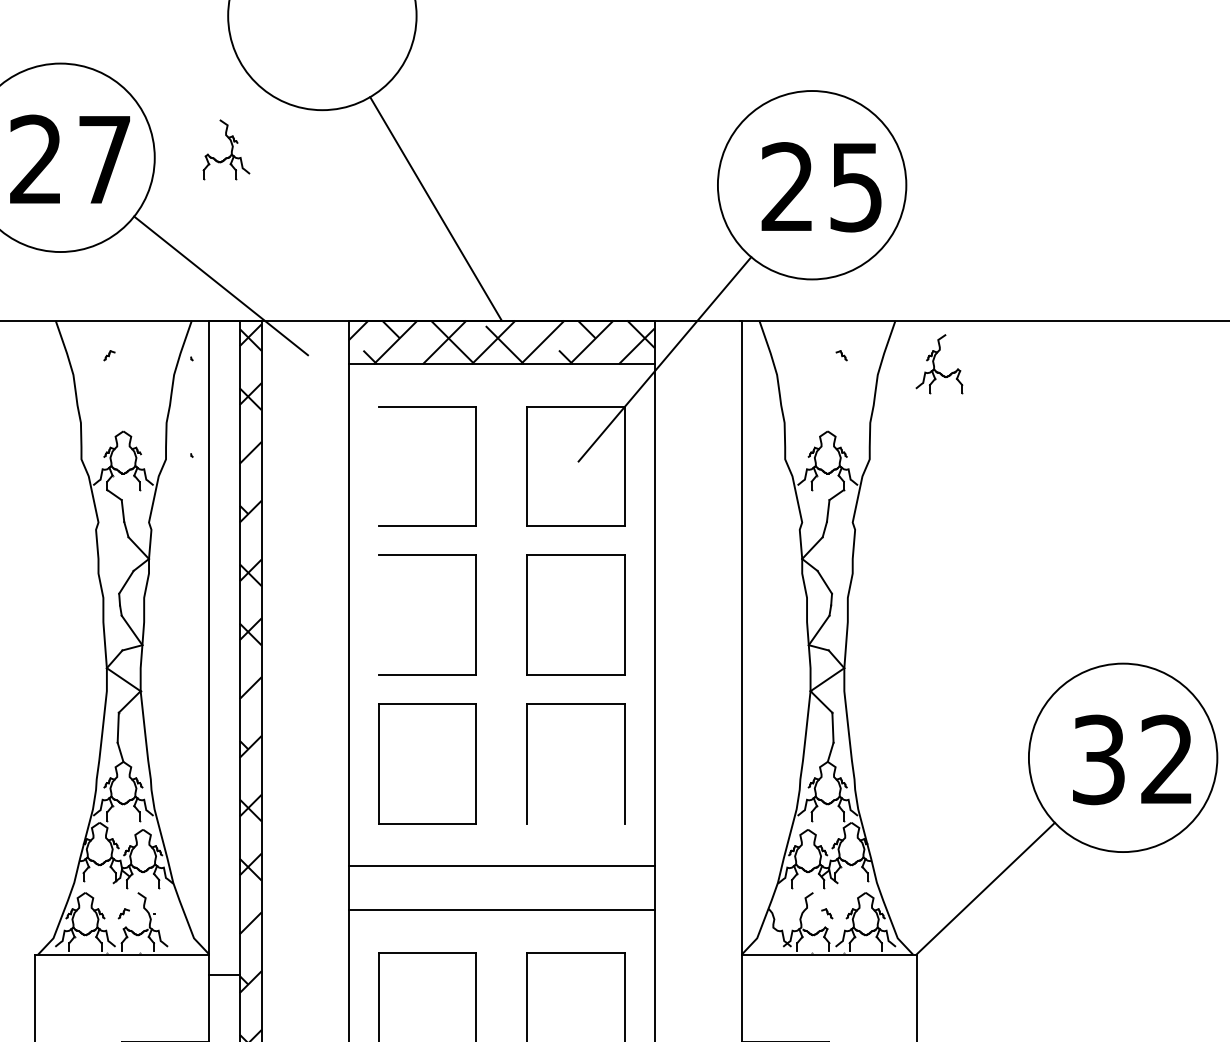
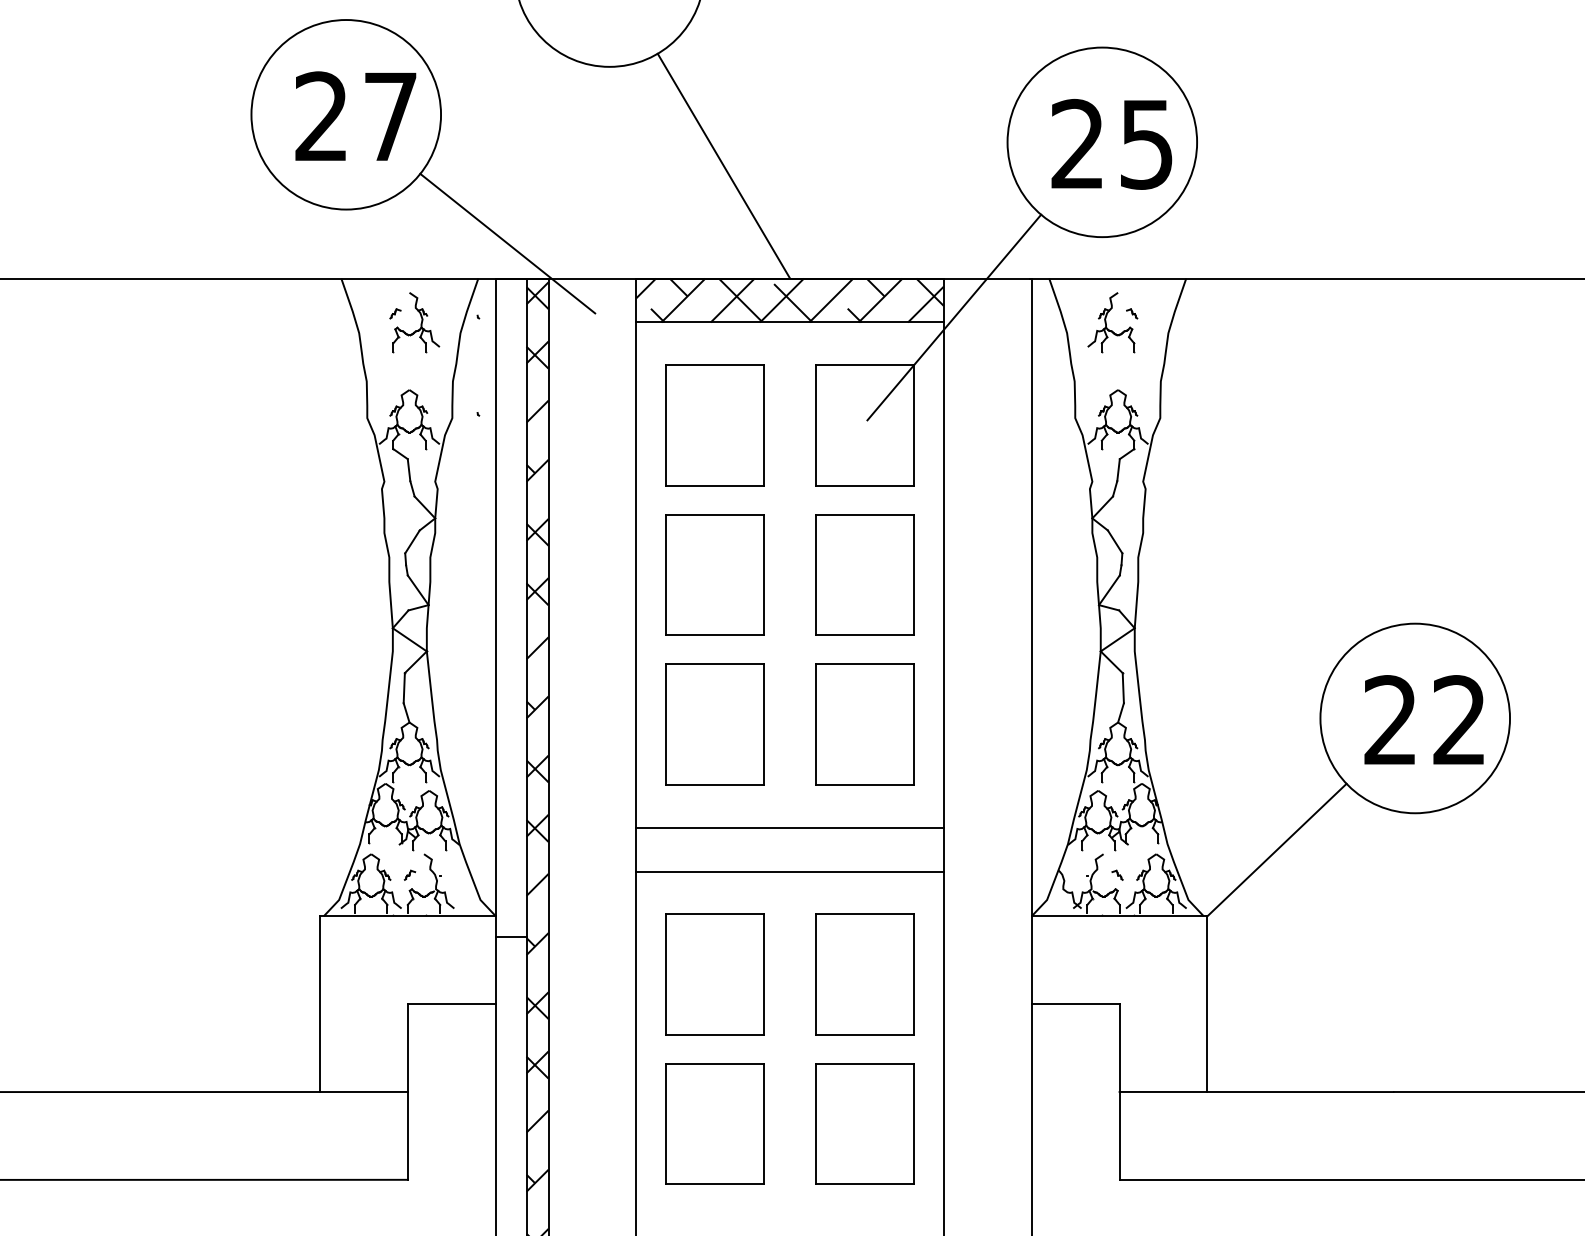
part: (226, 149) -> (416, 322), moved
part: (939, 364) -> (1111, 322), moved
line: (378, 466) -> (666, 425), added
line: (378, 614) -> (666, 574), added
text: (1098, 759) -> (1390, 720), 32 -> 22
line: (575, 823) -> (864, 784), added

